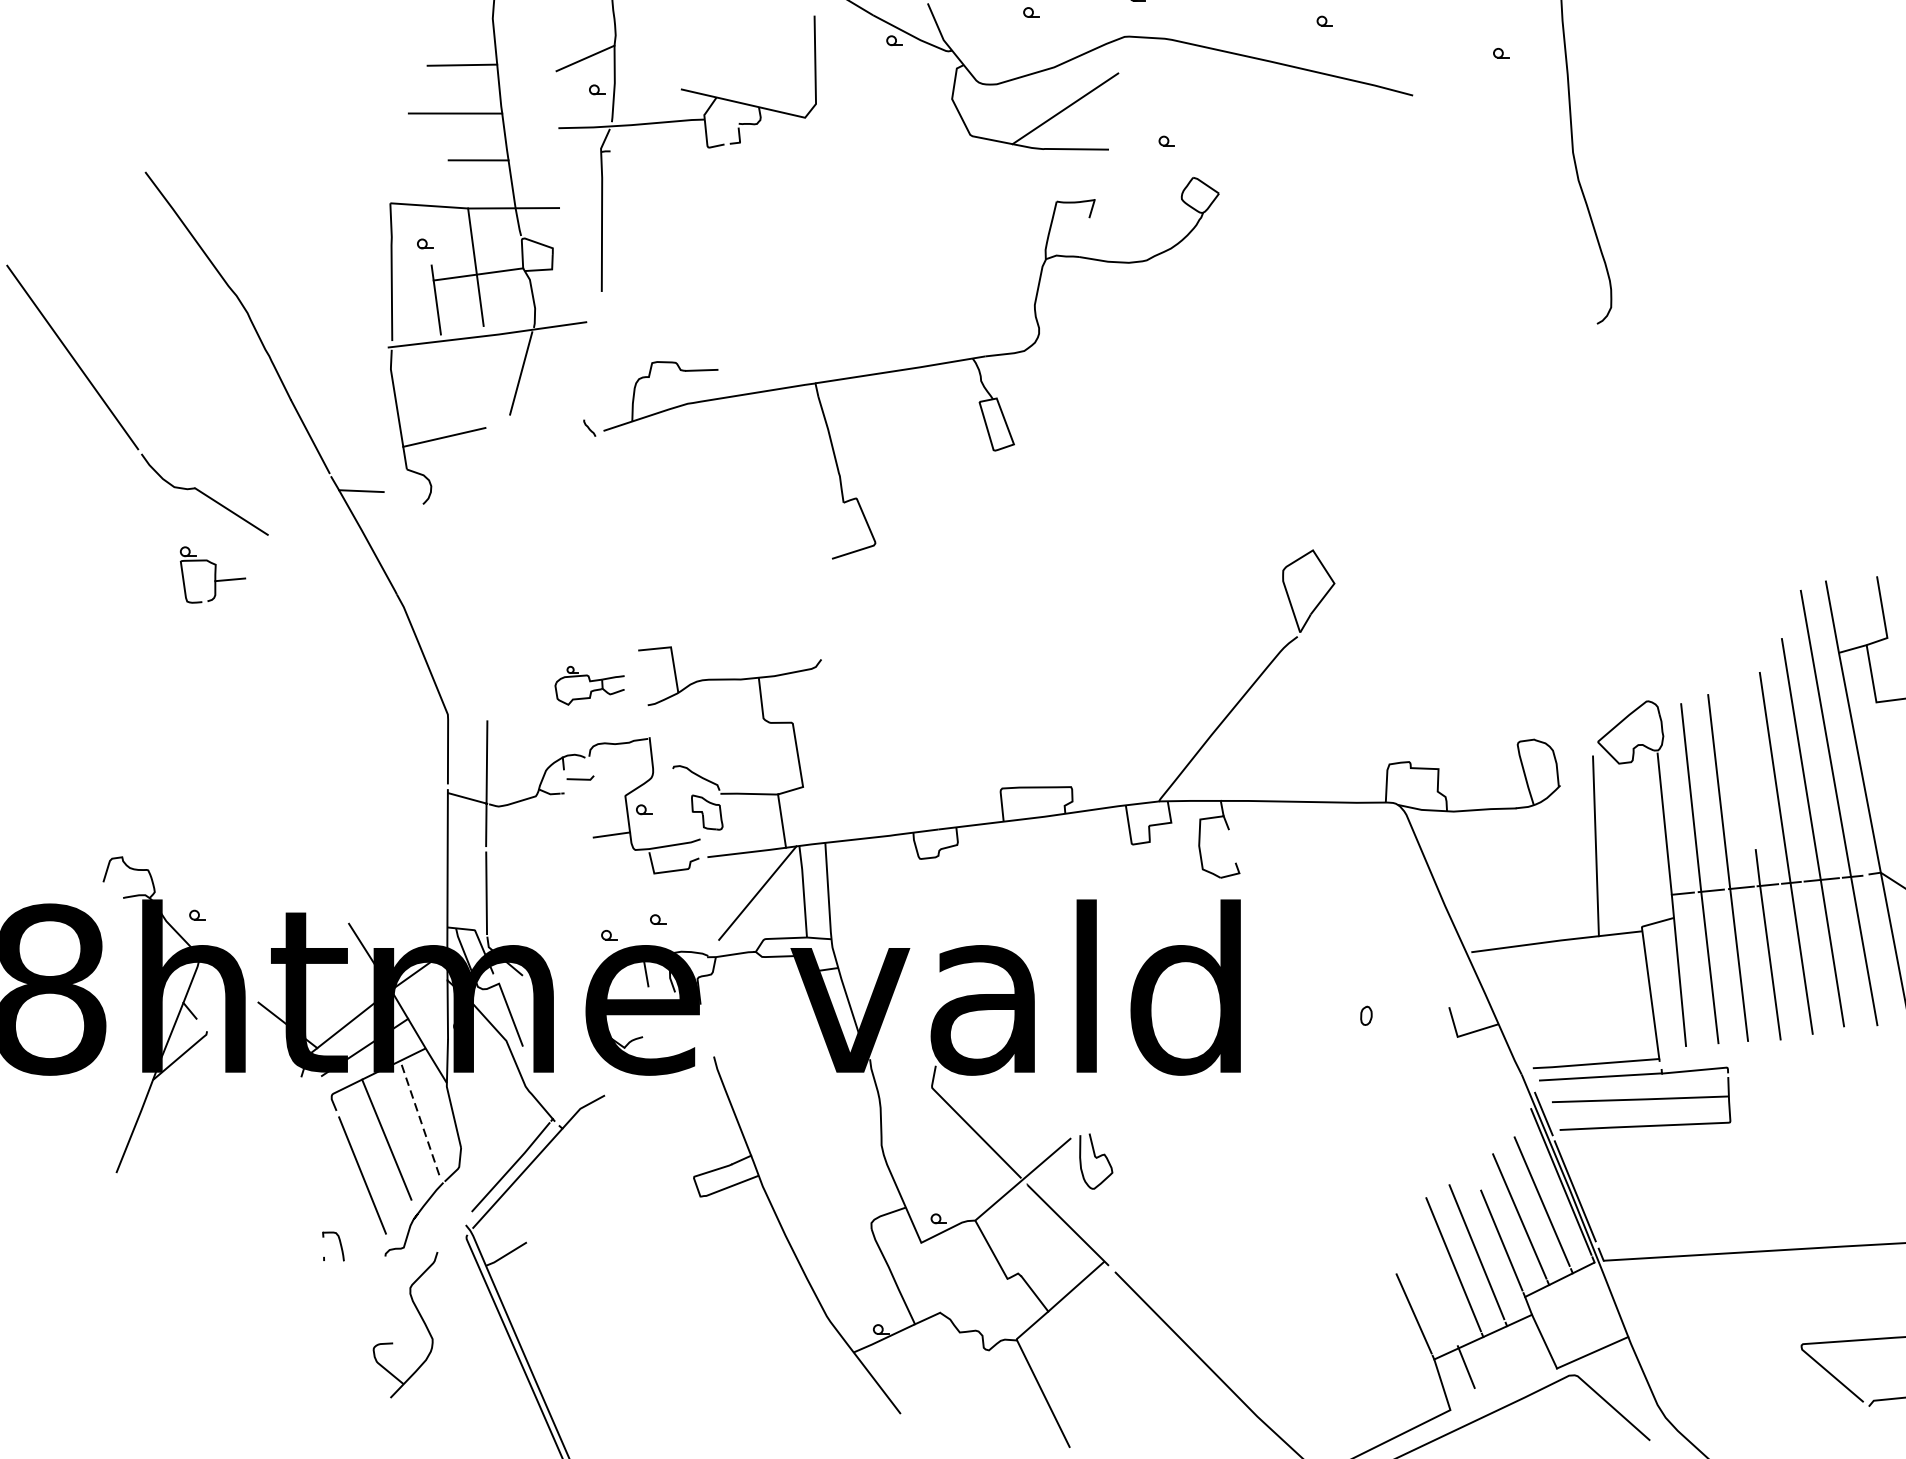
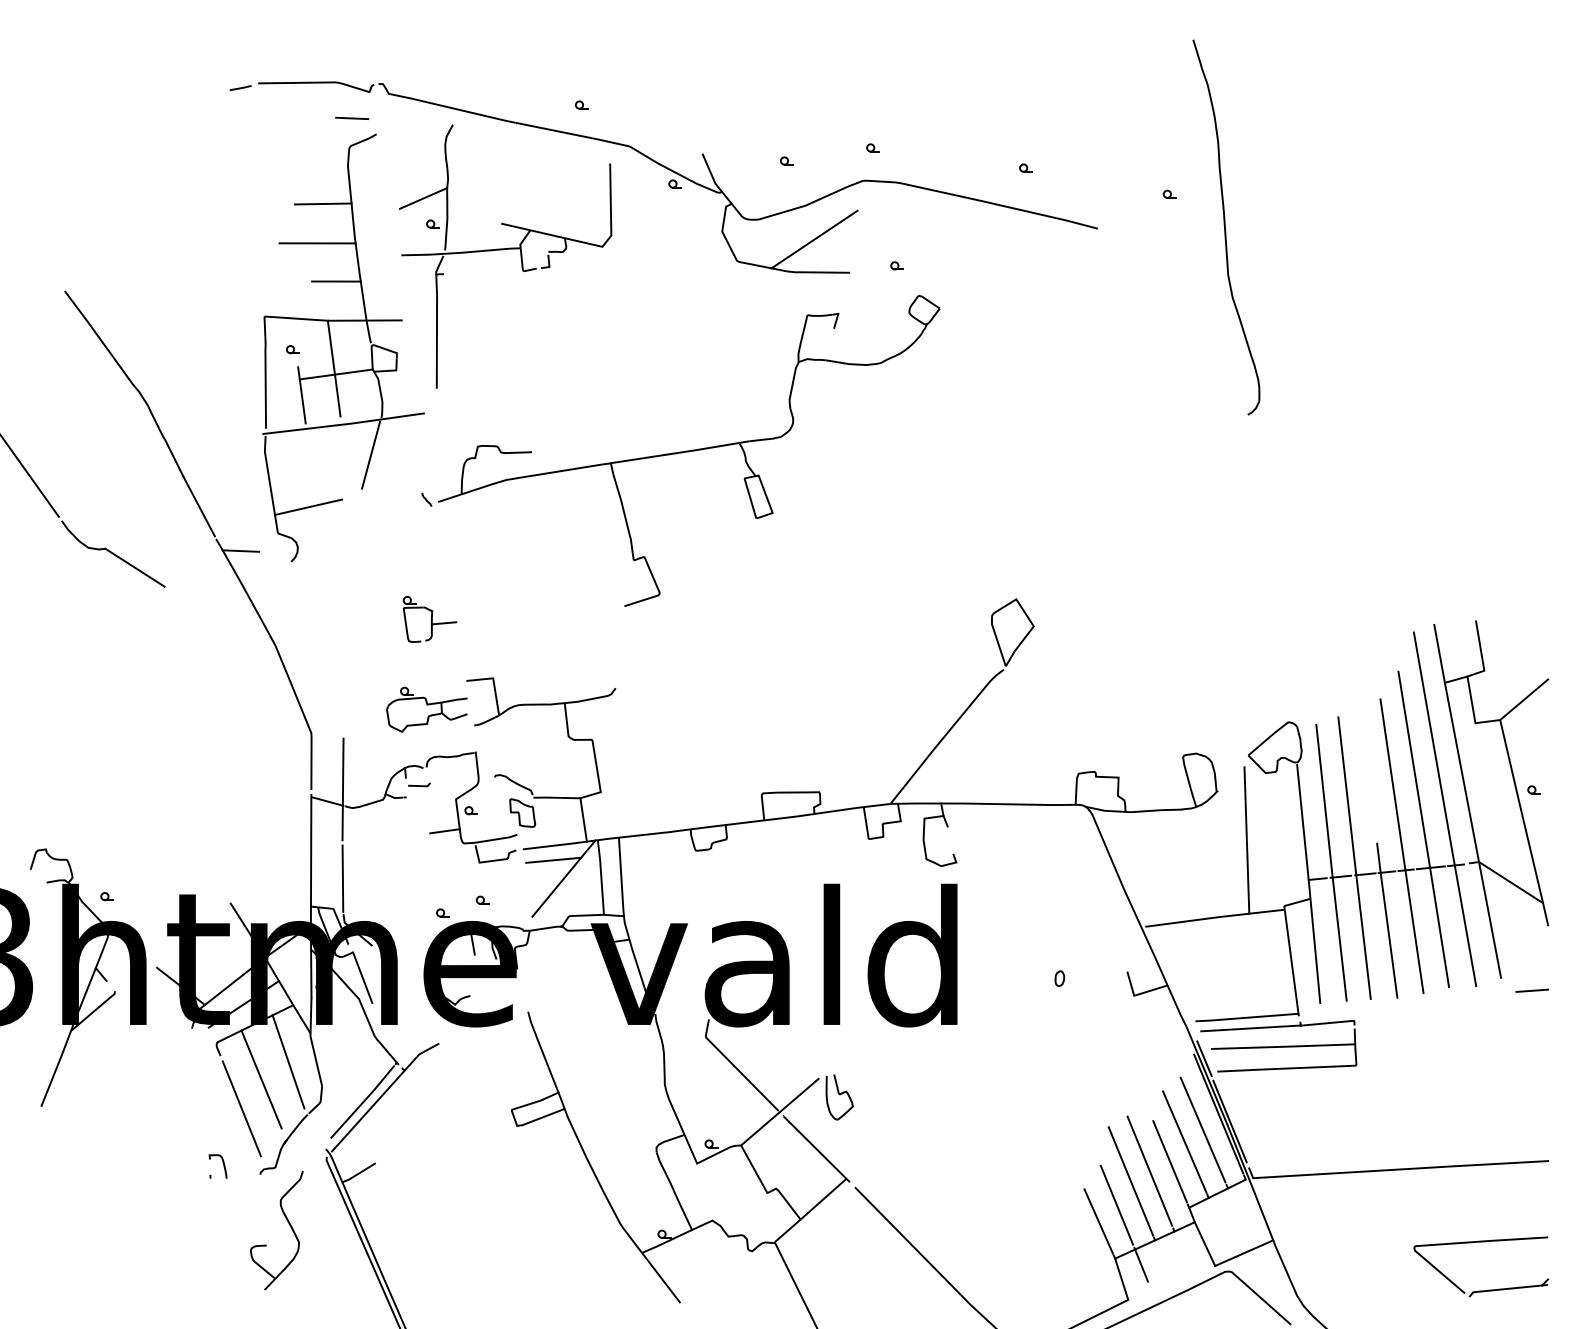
part: (212, 575) -> (429, 619), moved
part: (589, 685) -> (426, 709), size x1.43
line: (745, 869) -> (553, 859), added
line: (419, 1117) -> (288, 1061), dashed -> solid
line: (1435, 1293) -> (1116, 1204), added

